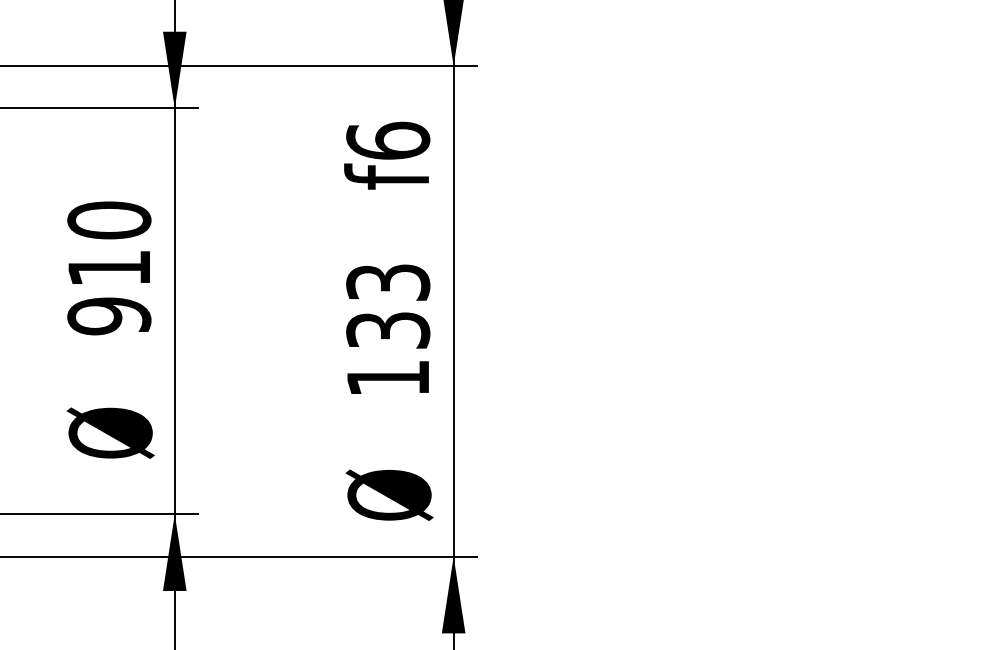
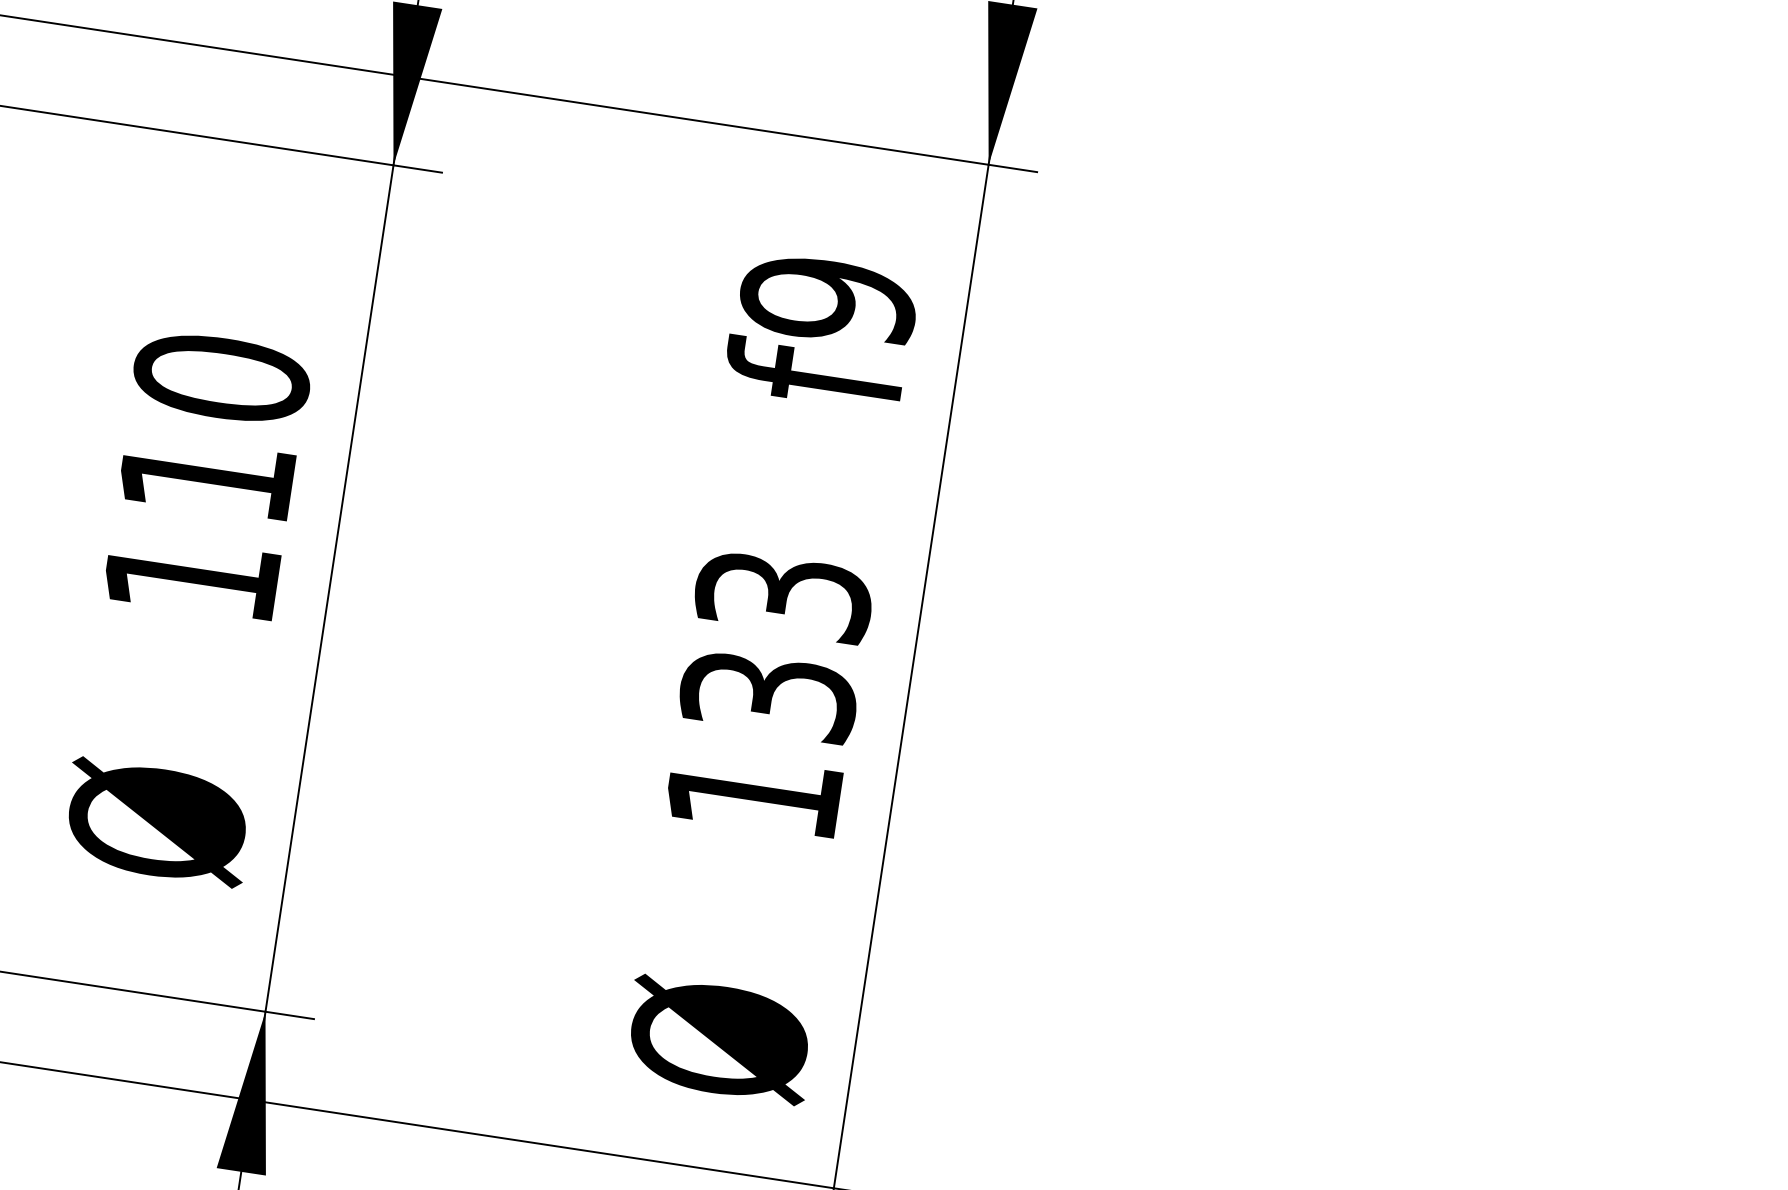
text: (388, 140) -> (829, 299), f6 -> f9
text: (109, 316) -> (191, 578), 910 -> 110

